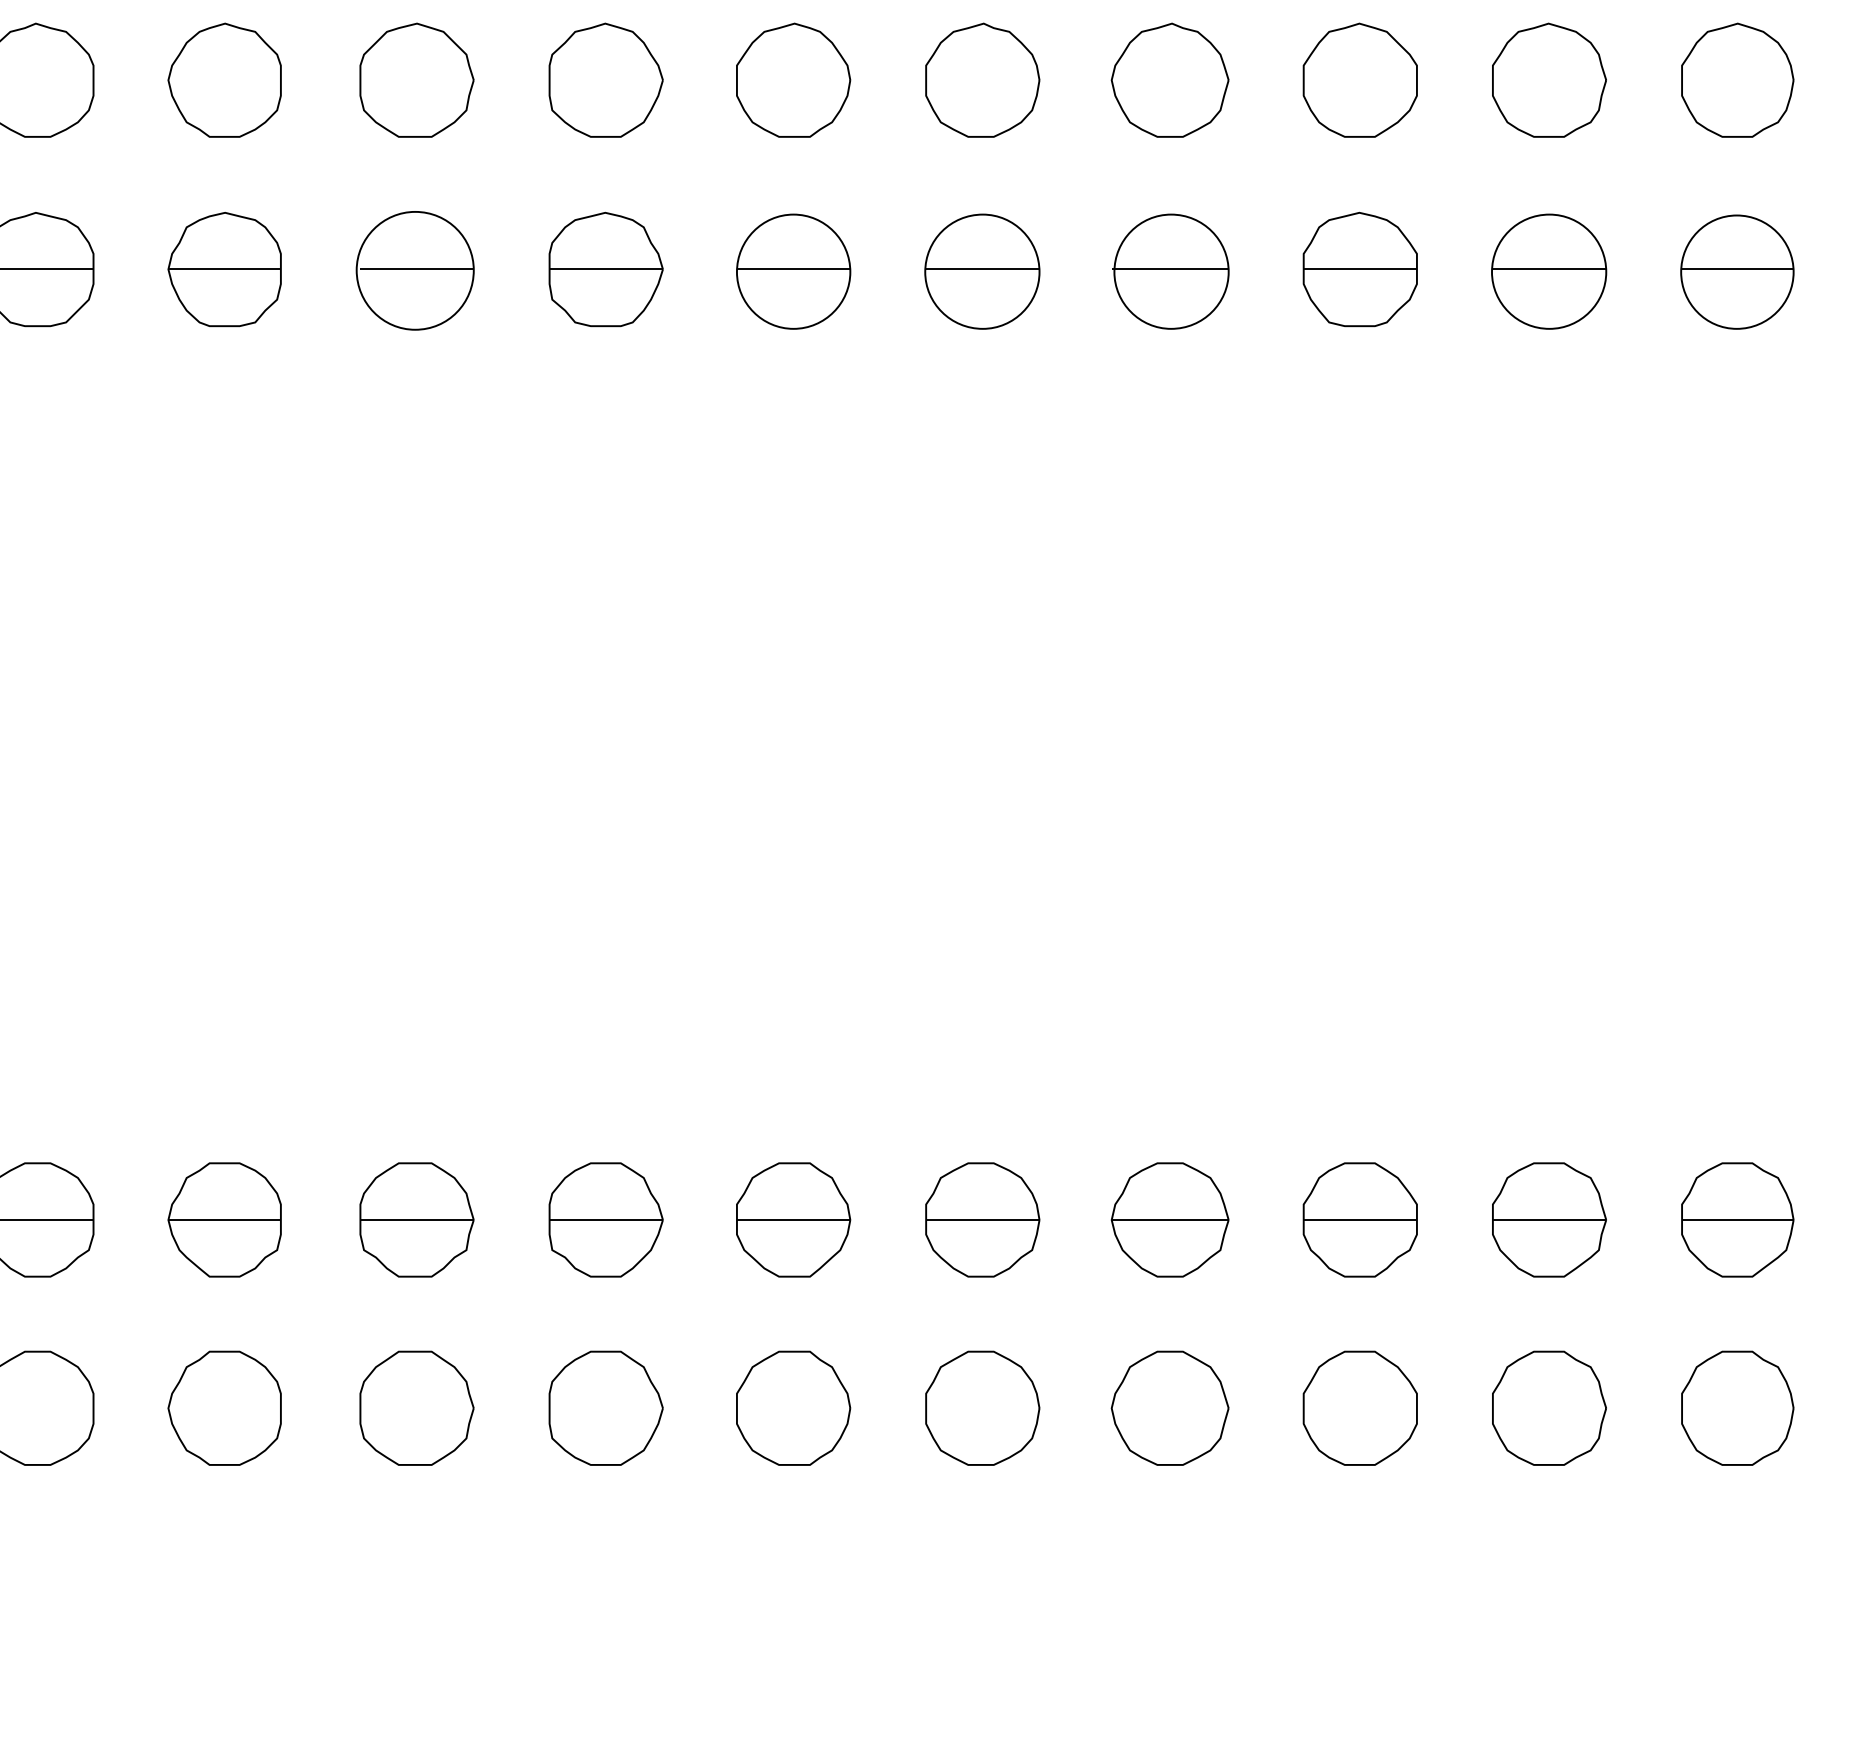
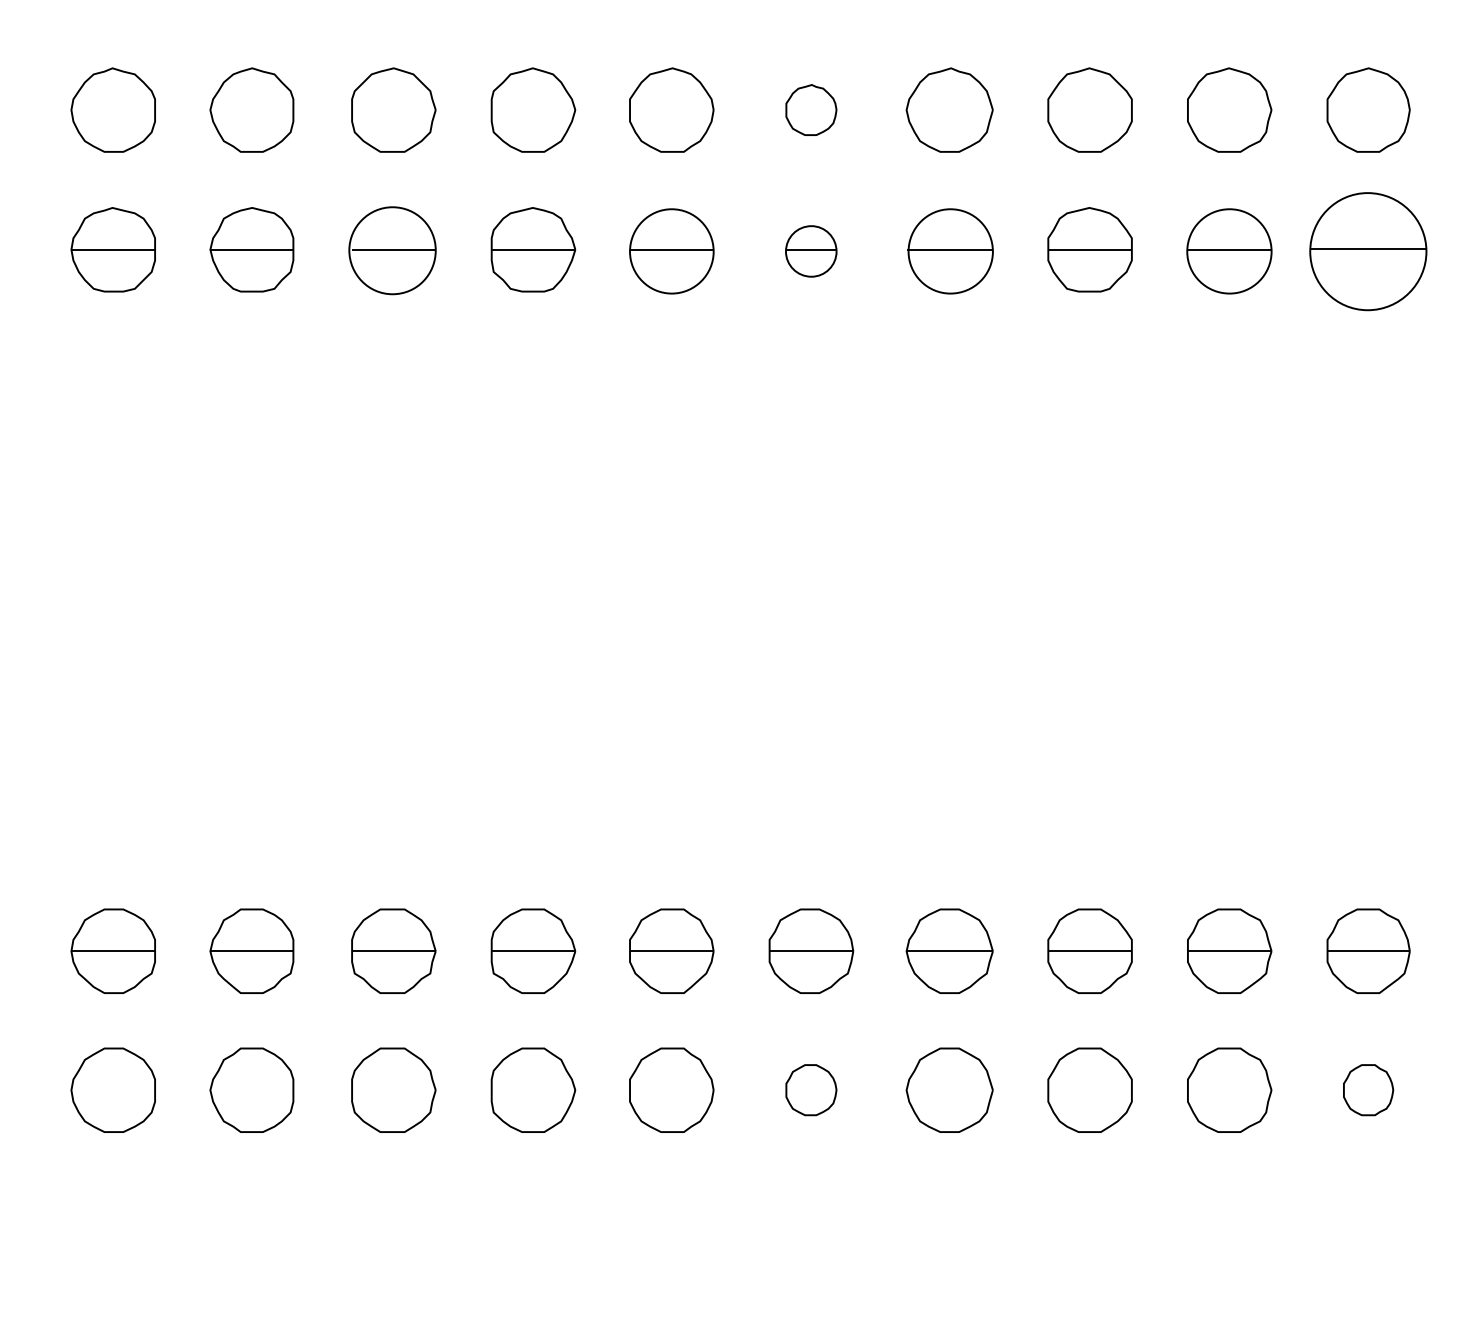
part: (982, 79) -> (811, 109), size x0.6
part: (982, 271) -> (811, 251), size x0.6
part: (1737, 271) -> (1368, 251), size x1.4
part: (982, 1407) -> (811, 1089), size x0.6
part: (1737, 1407) -> (1368, 1089), size x0.6

